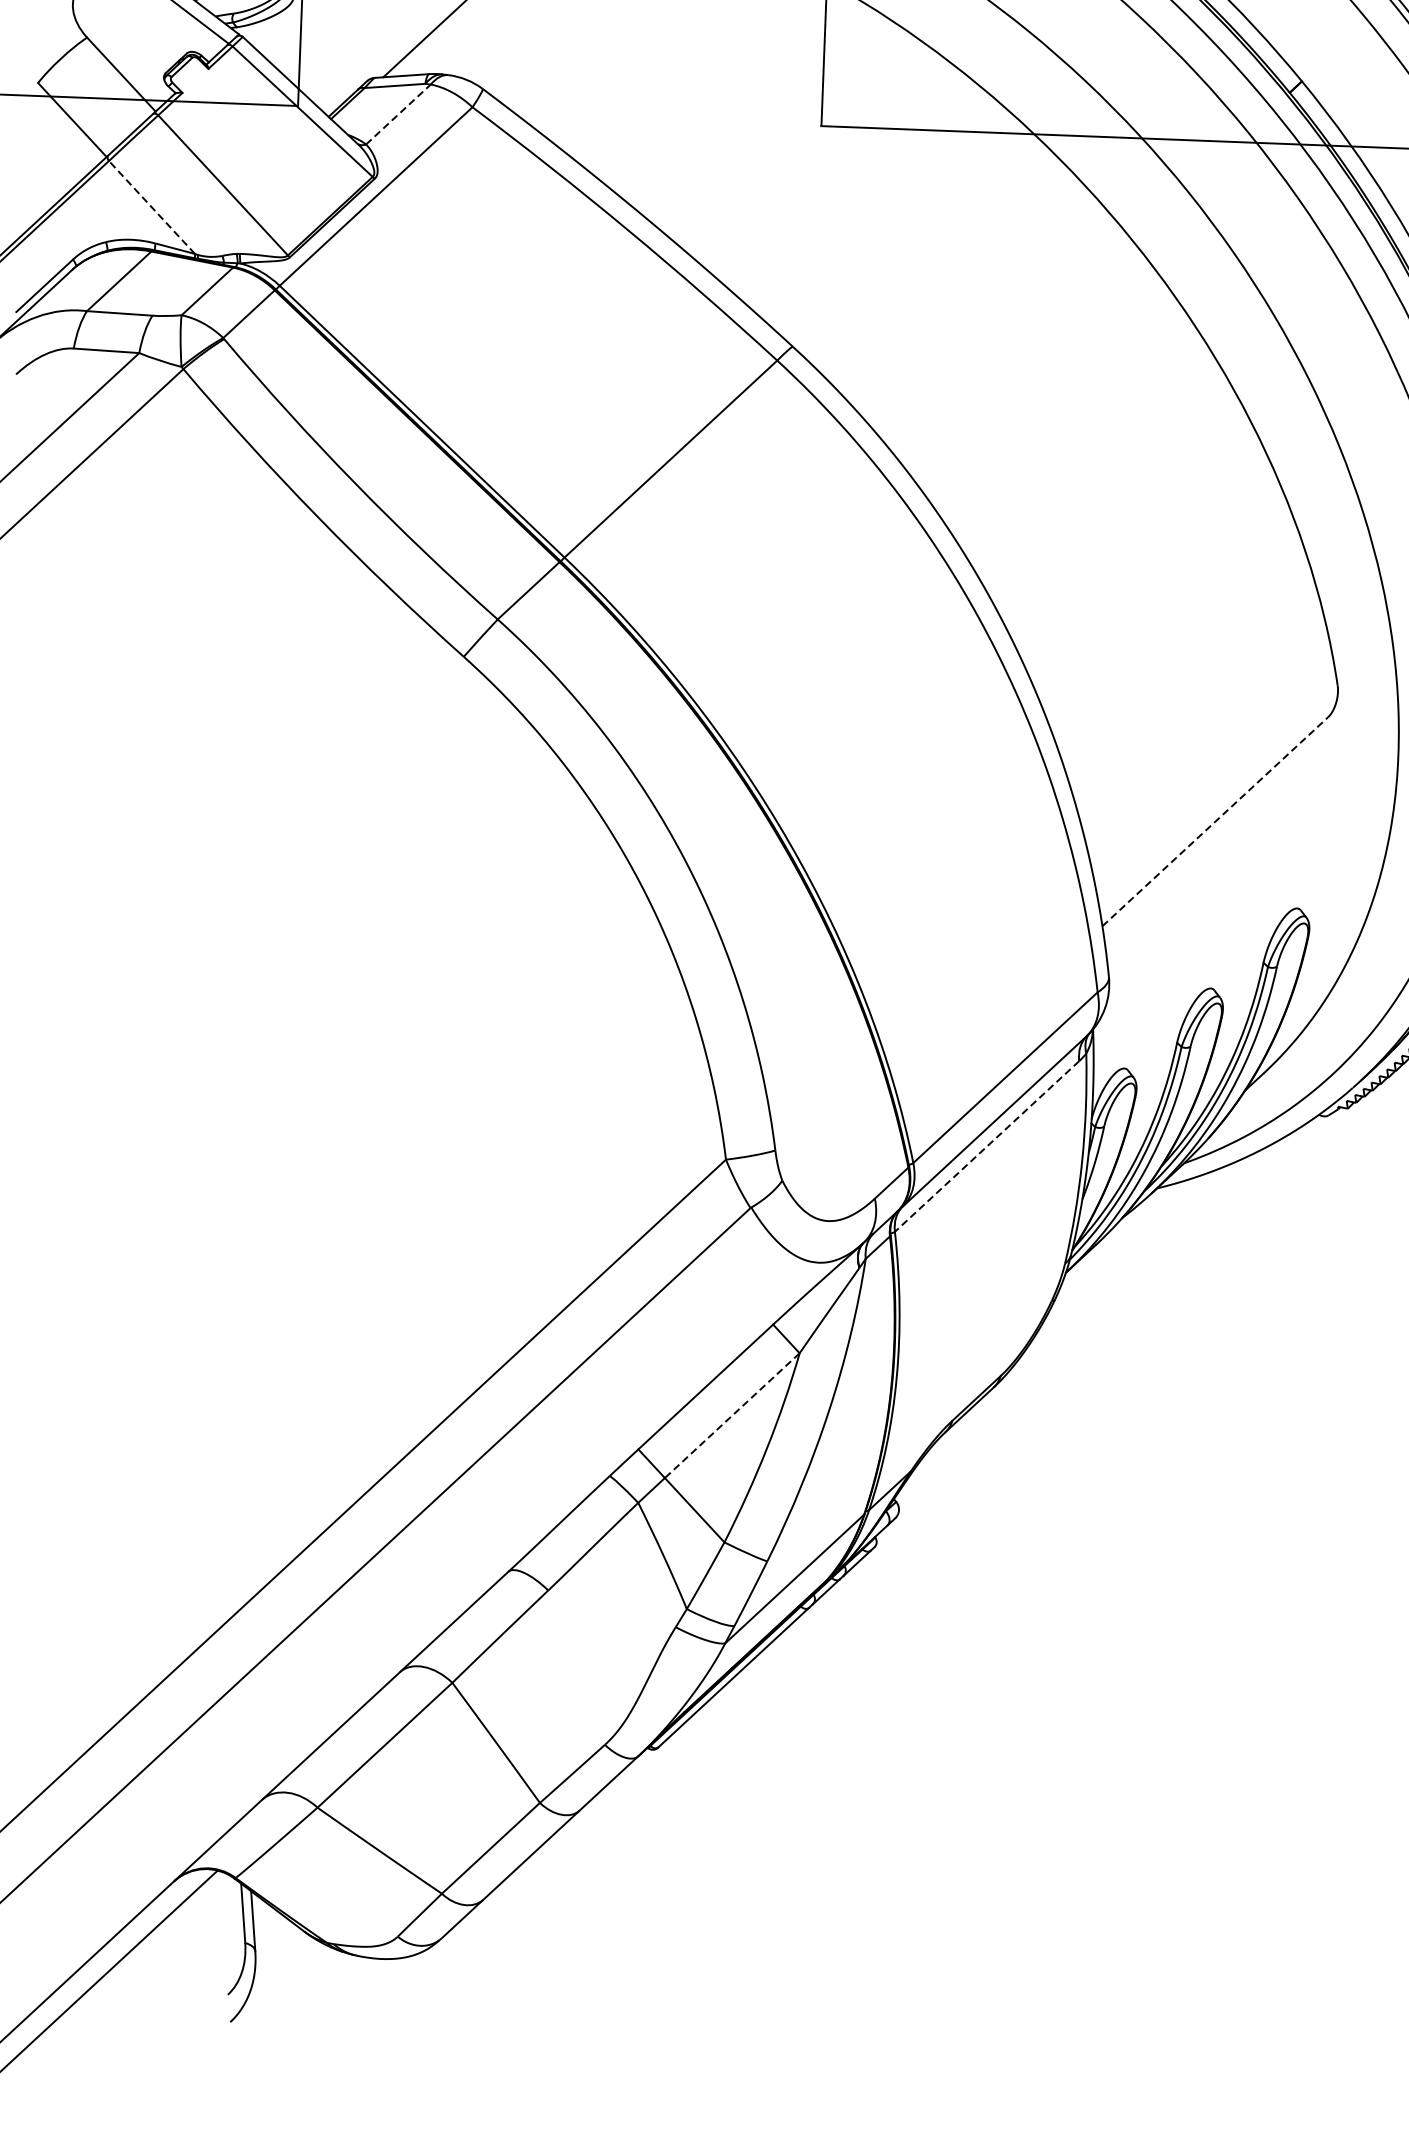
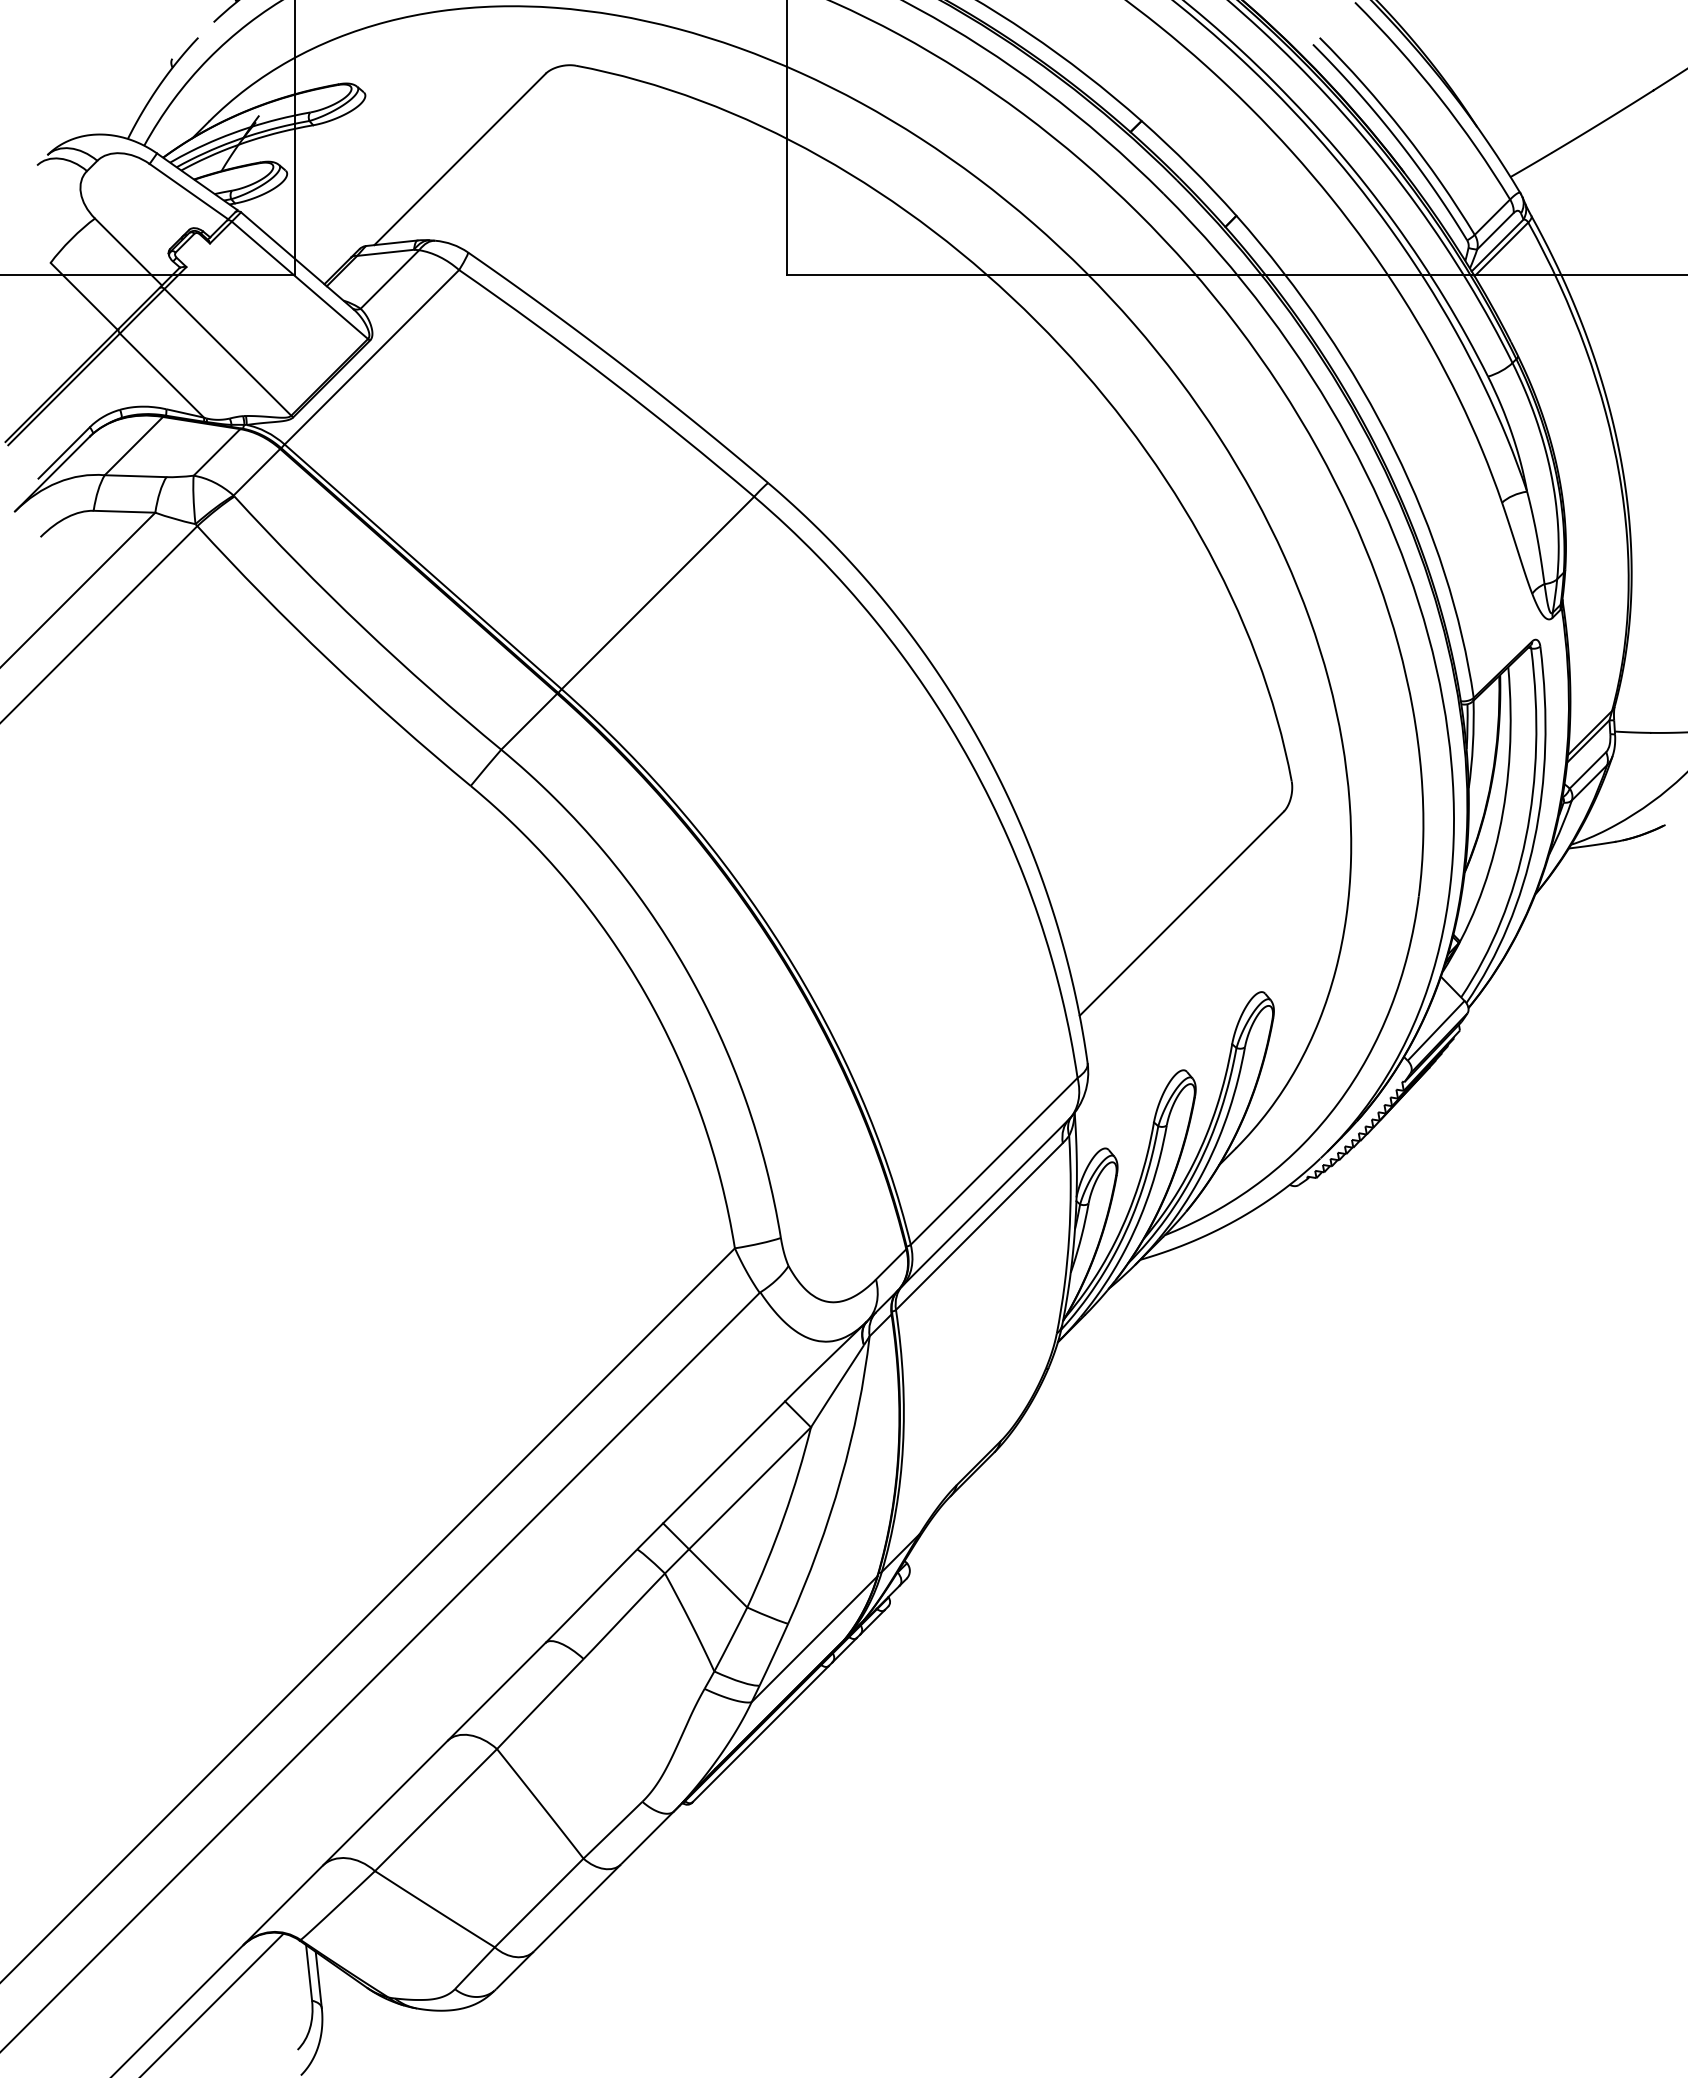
line: (399, 114) -> (390, 279), dashed -> solid
line: (151, 207) -> (161, 375), dashed -> solid
line: (1216, 821) -> (1182, 913), dashed -> solid
line: (987, 1146) -> (979, 1226), dashed -> solid
line: (731, 1415) -> (749, 1488), dashed -> solid

